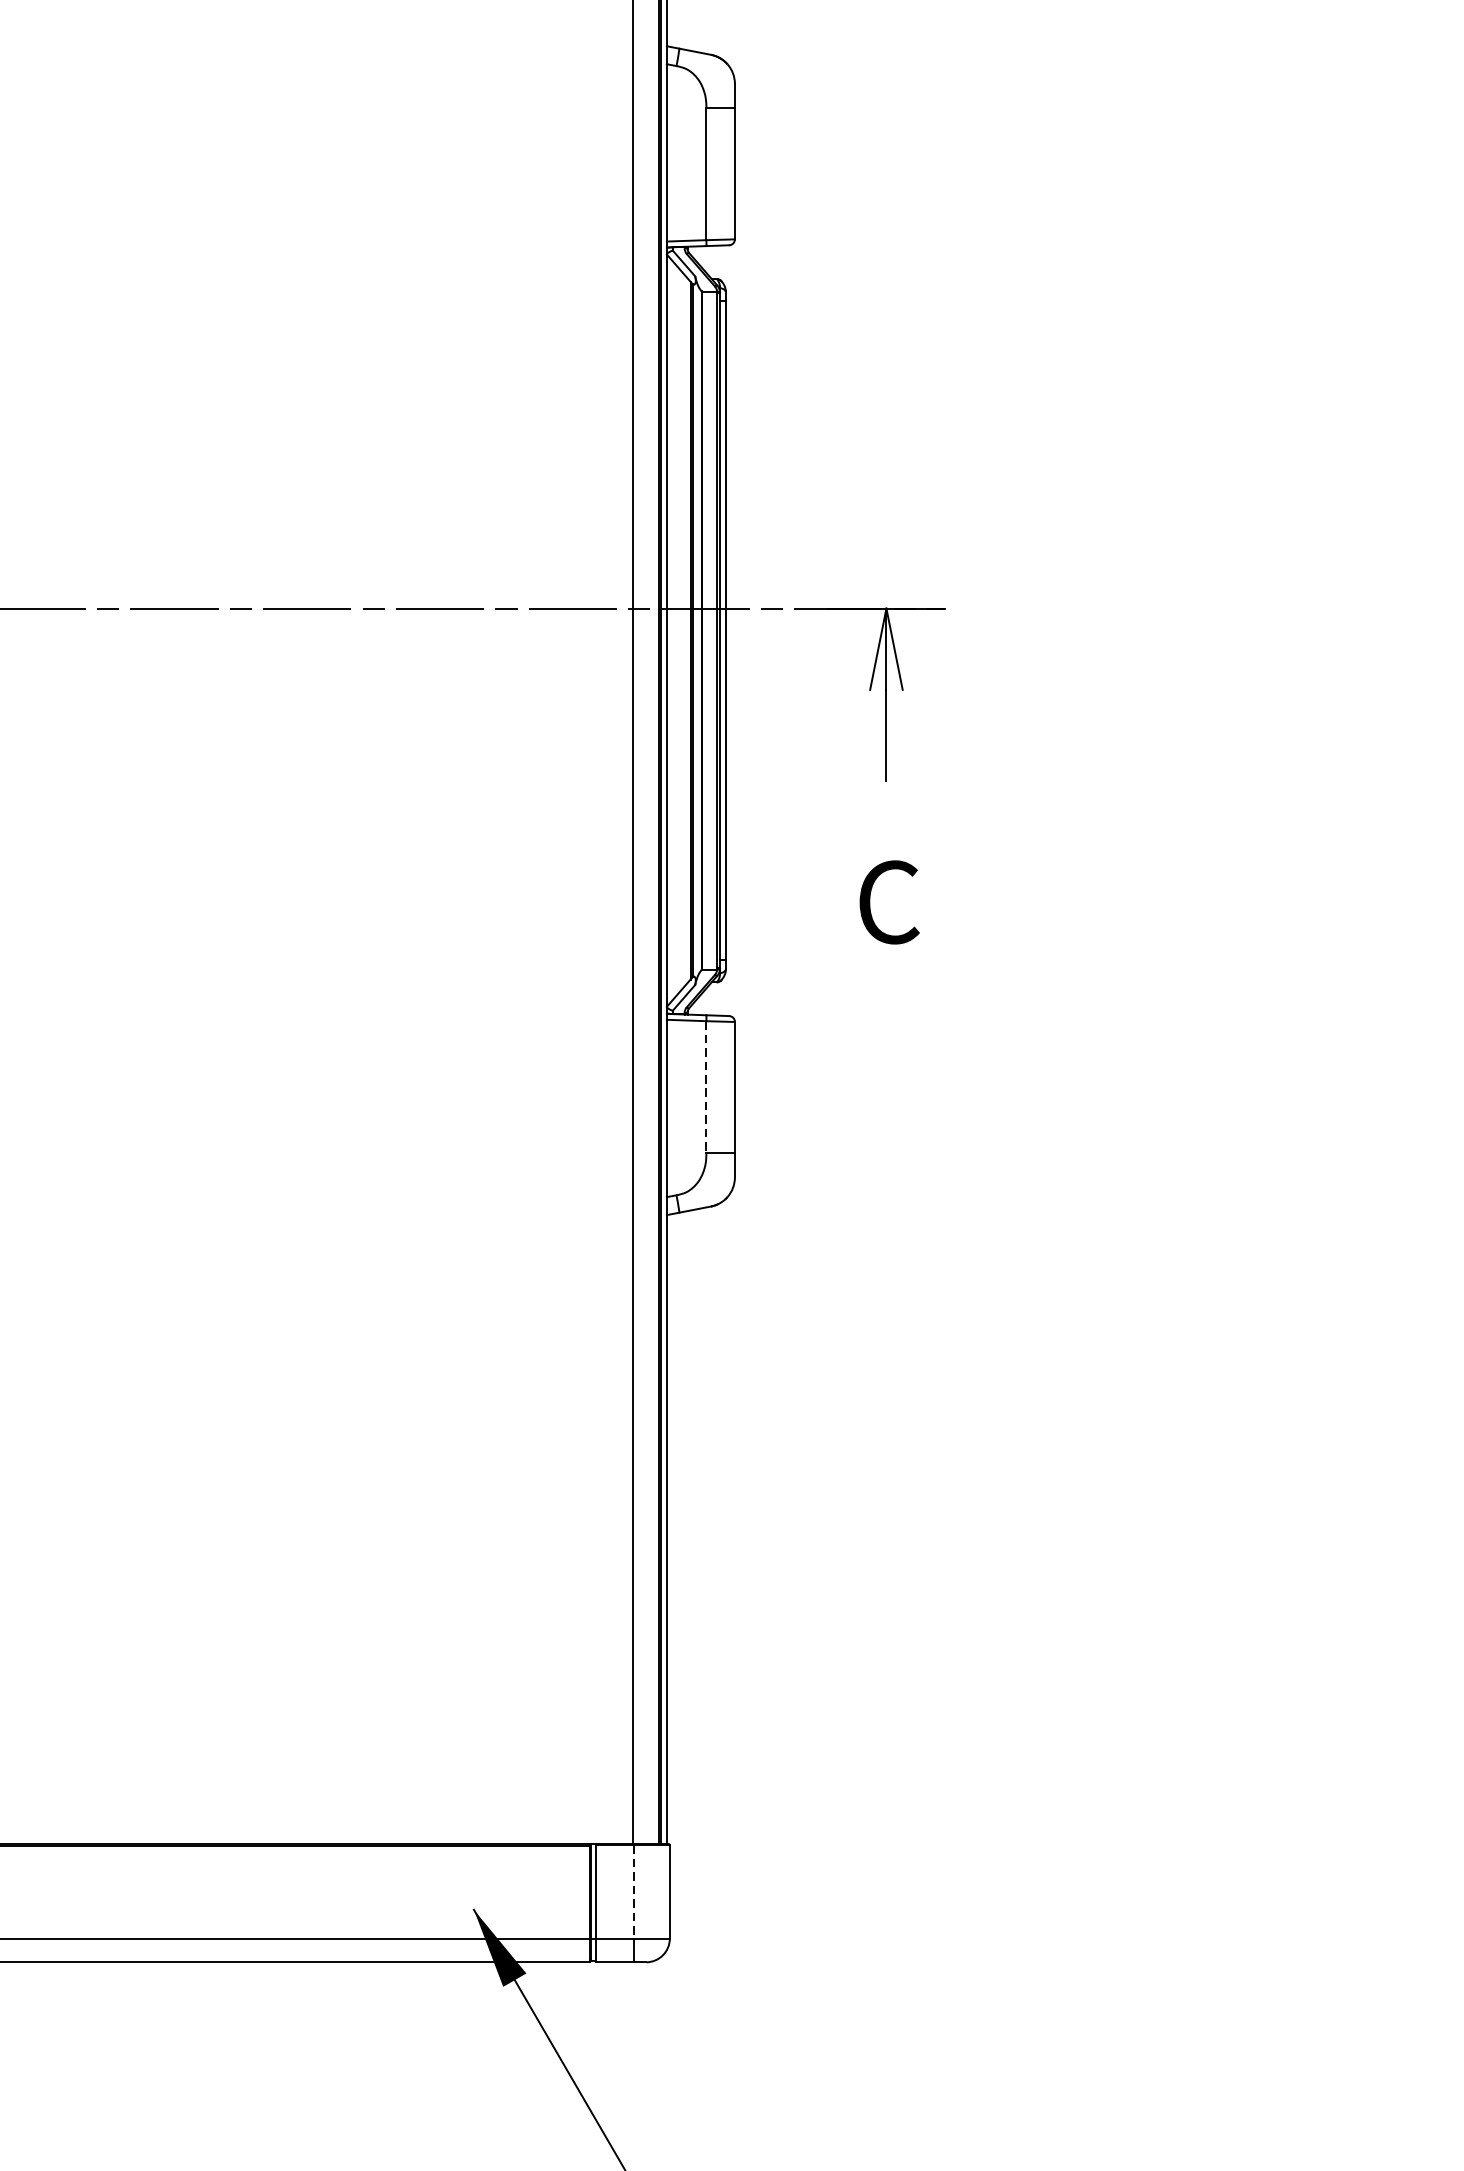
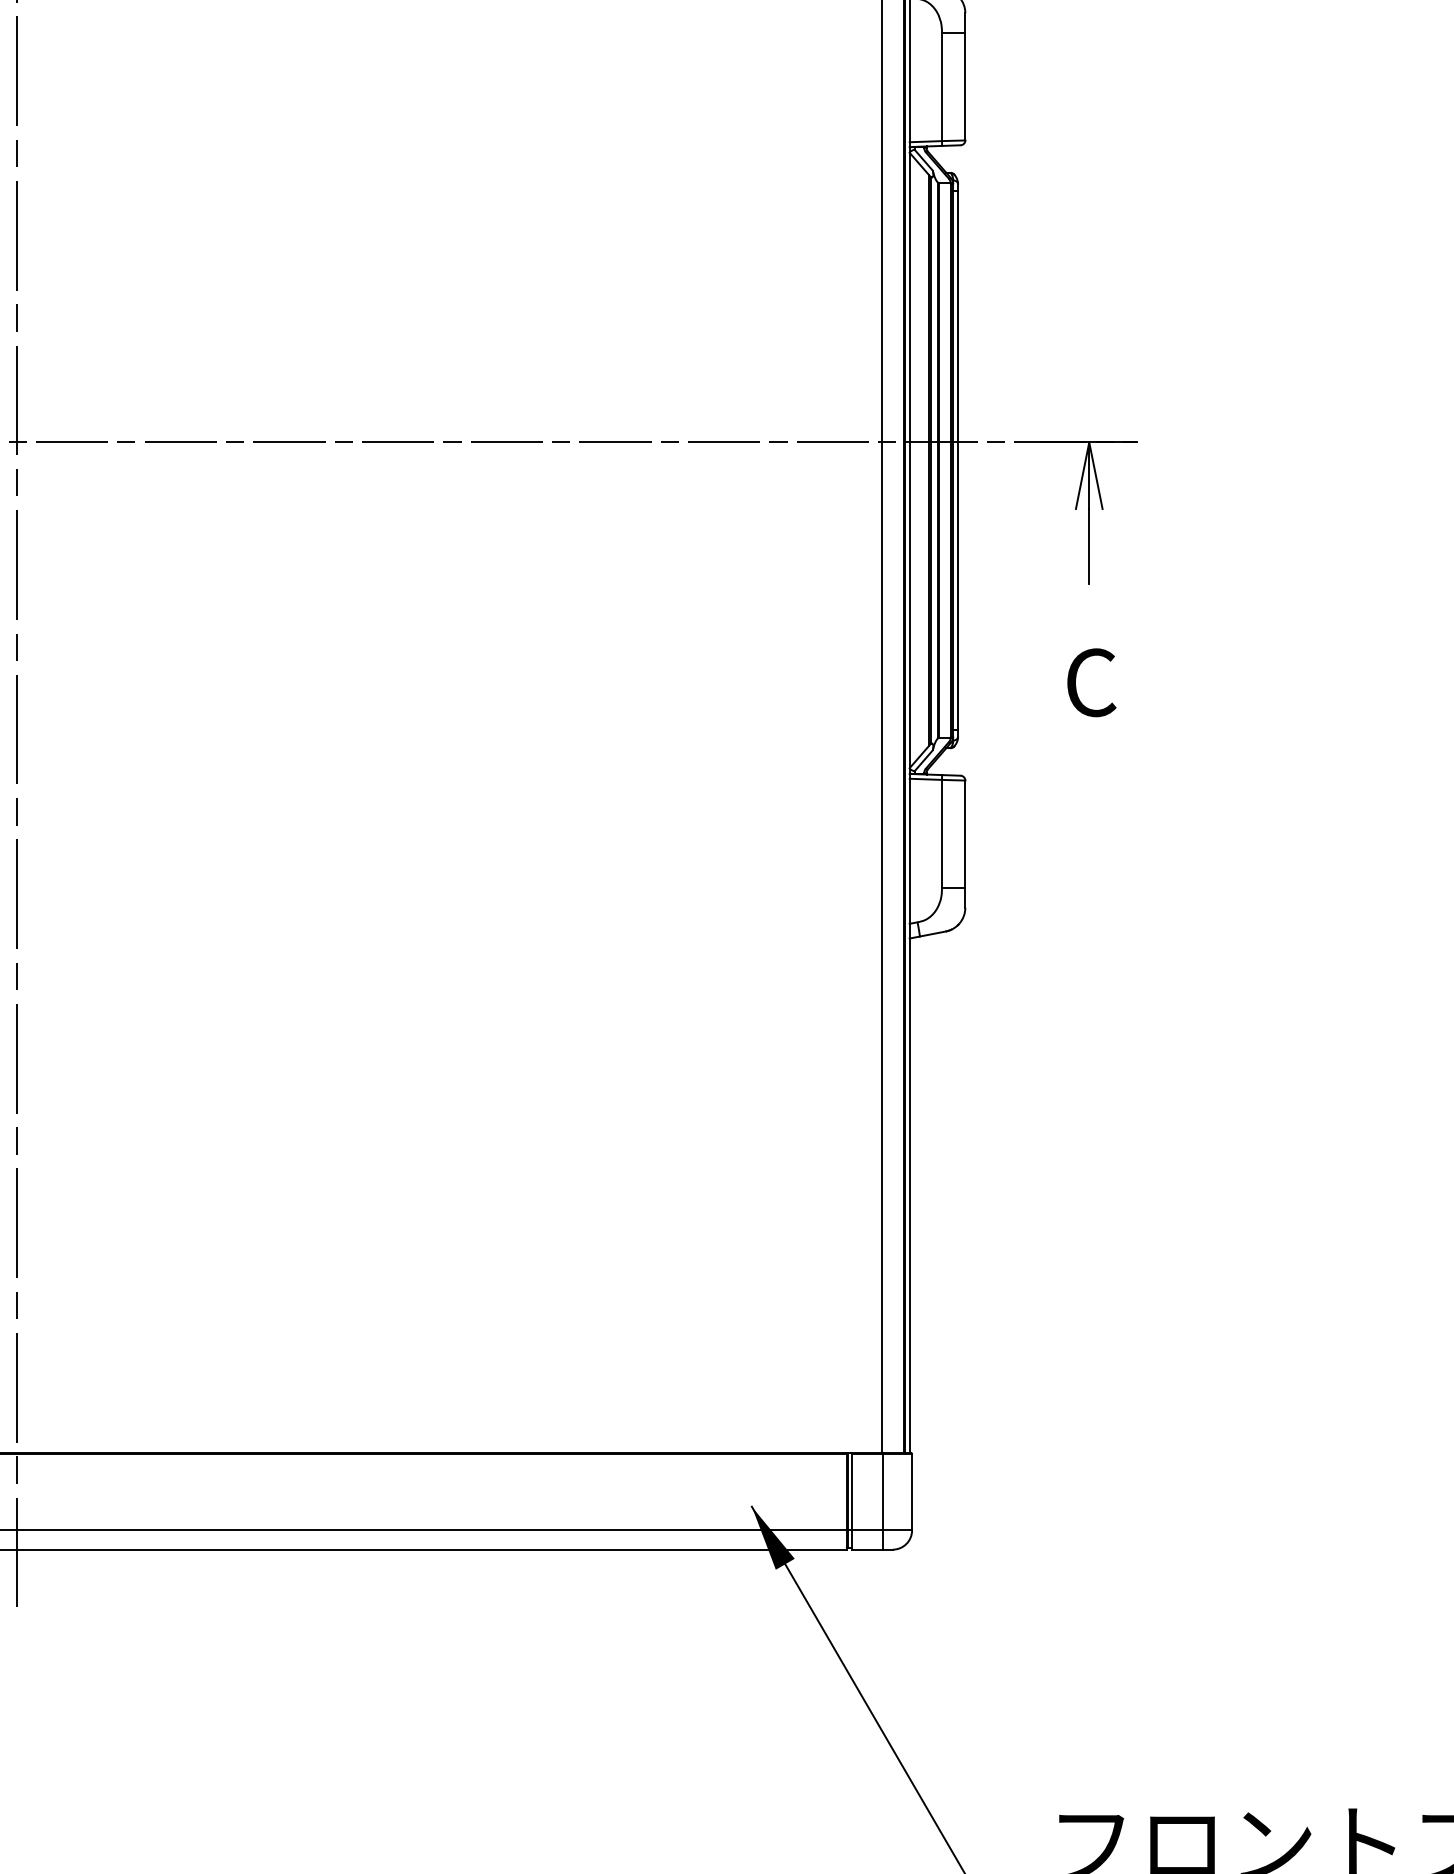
line: (705, 1086) -> (941, 833), dashed -> solid
line: (634, 1892) -> (883, 1492), dashed -> solid

